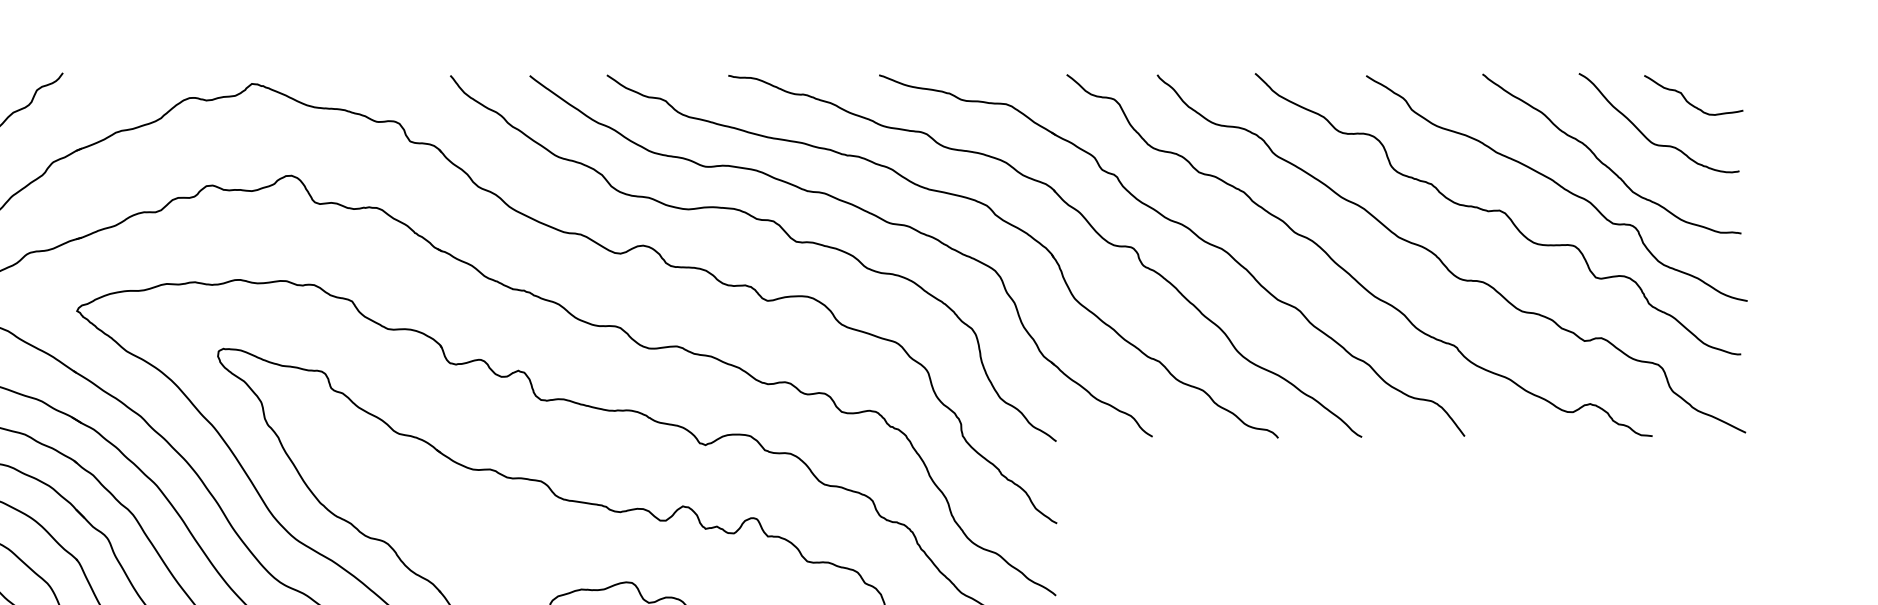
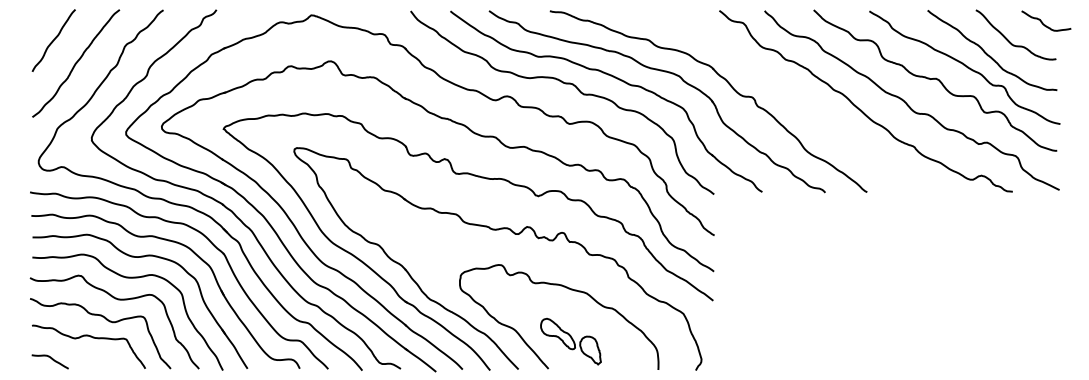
curve: (1687, 98) -> (1043, 22), moved
part: (1188, 231) -> (780, 89), removed

